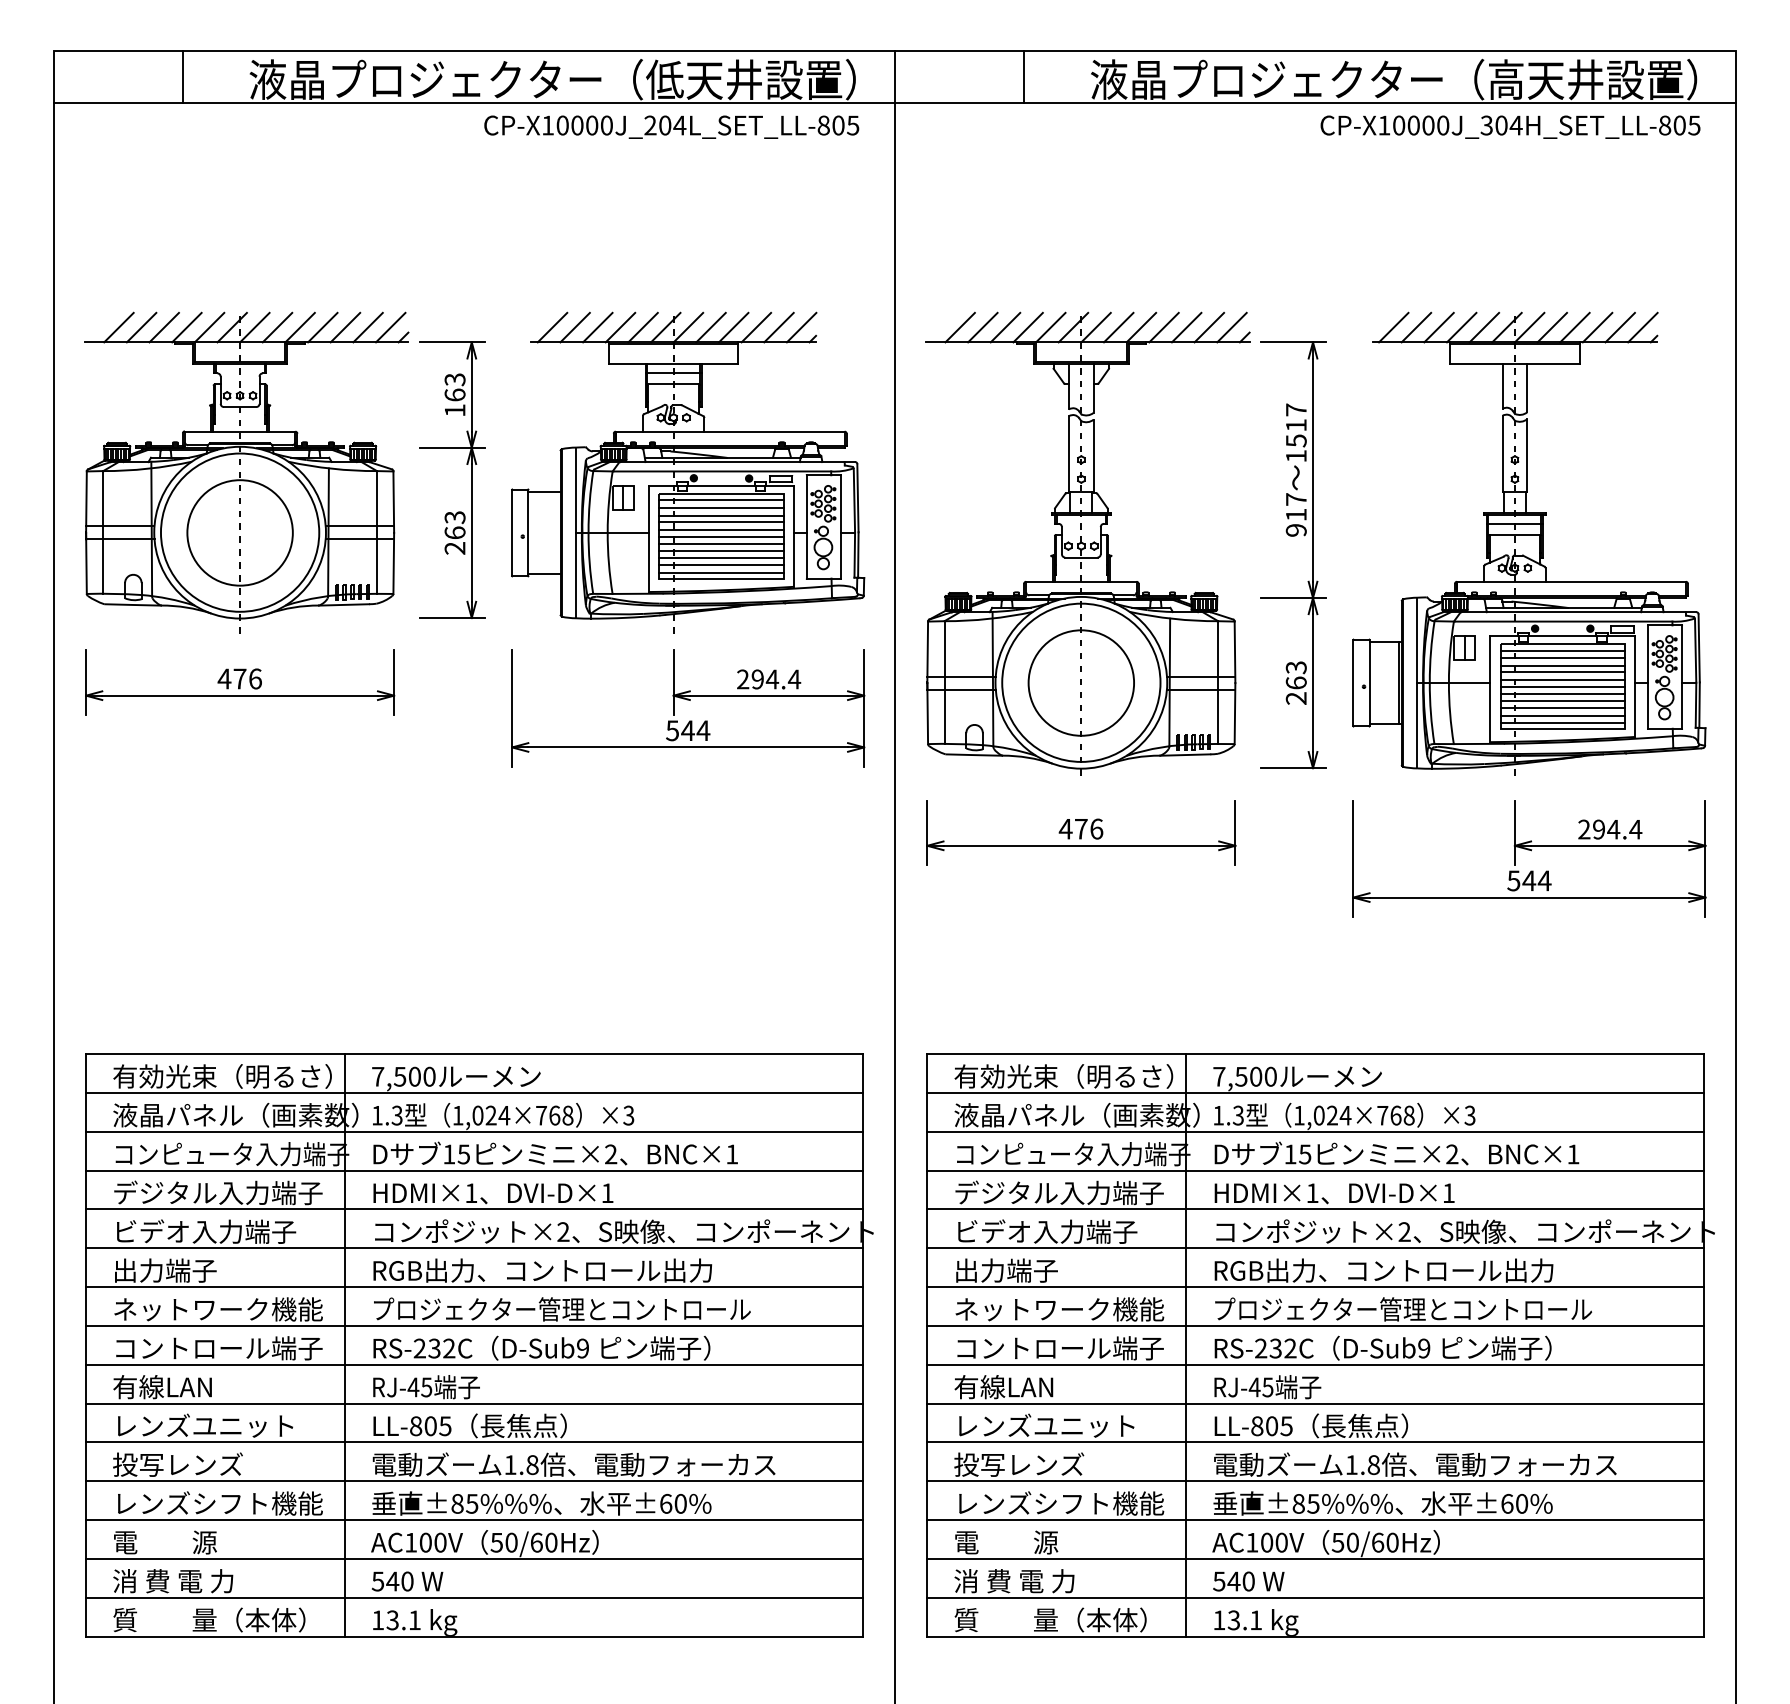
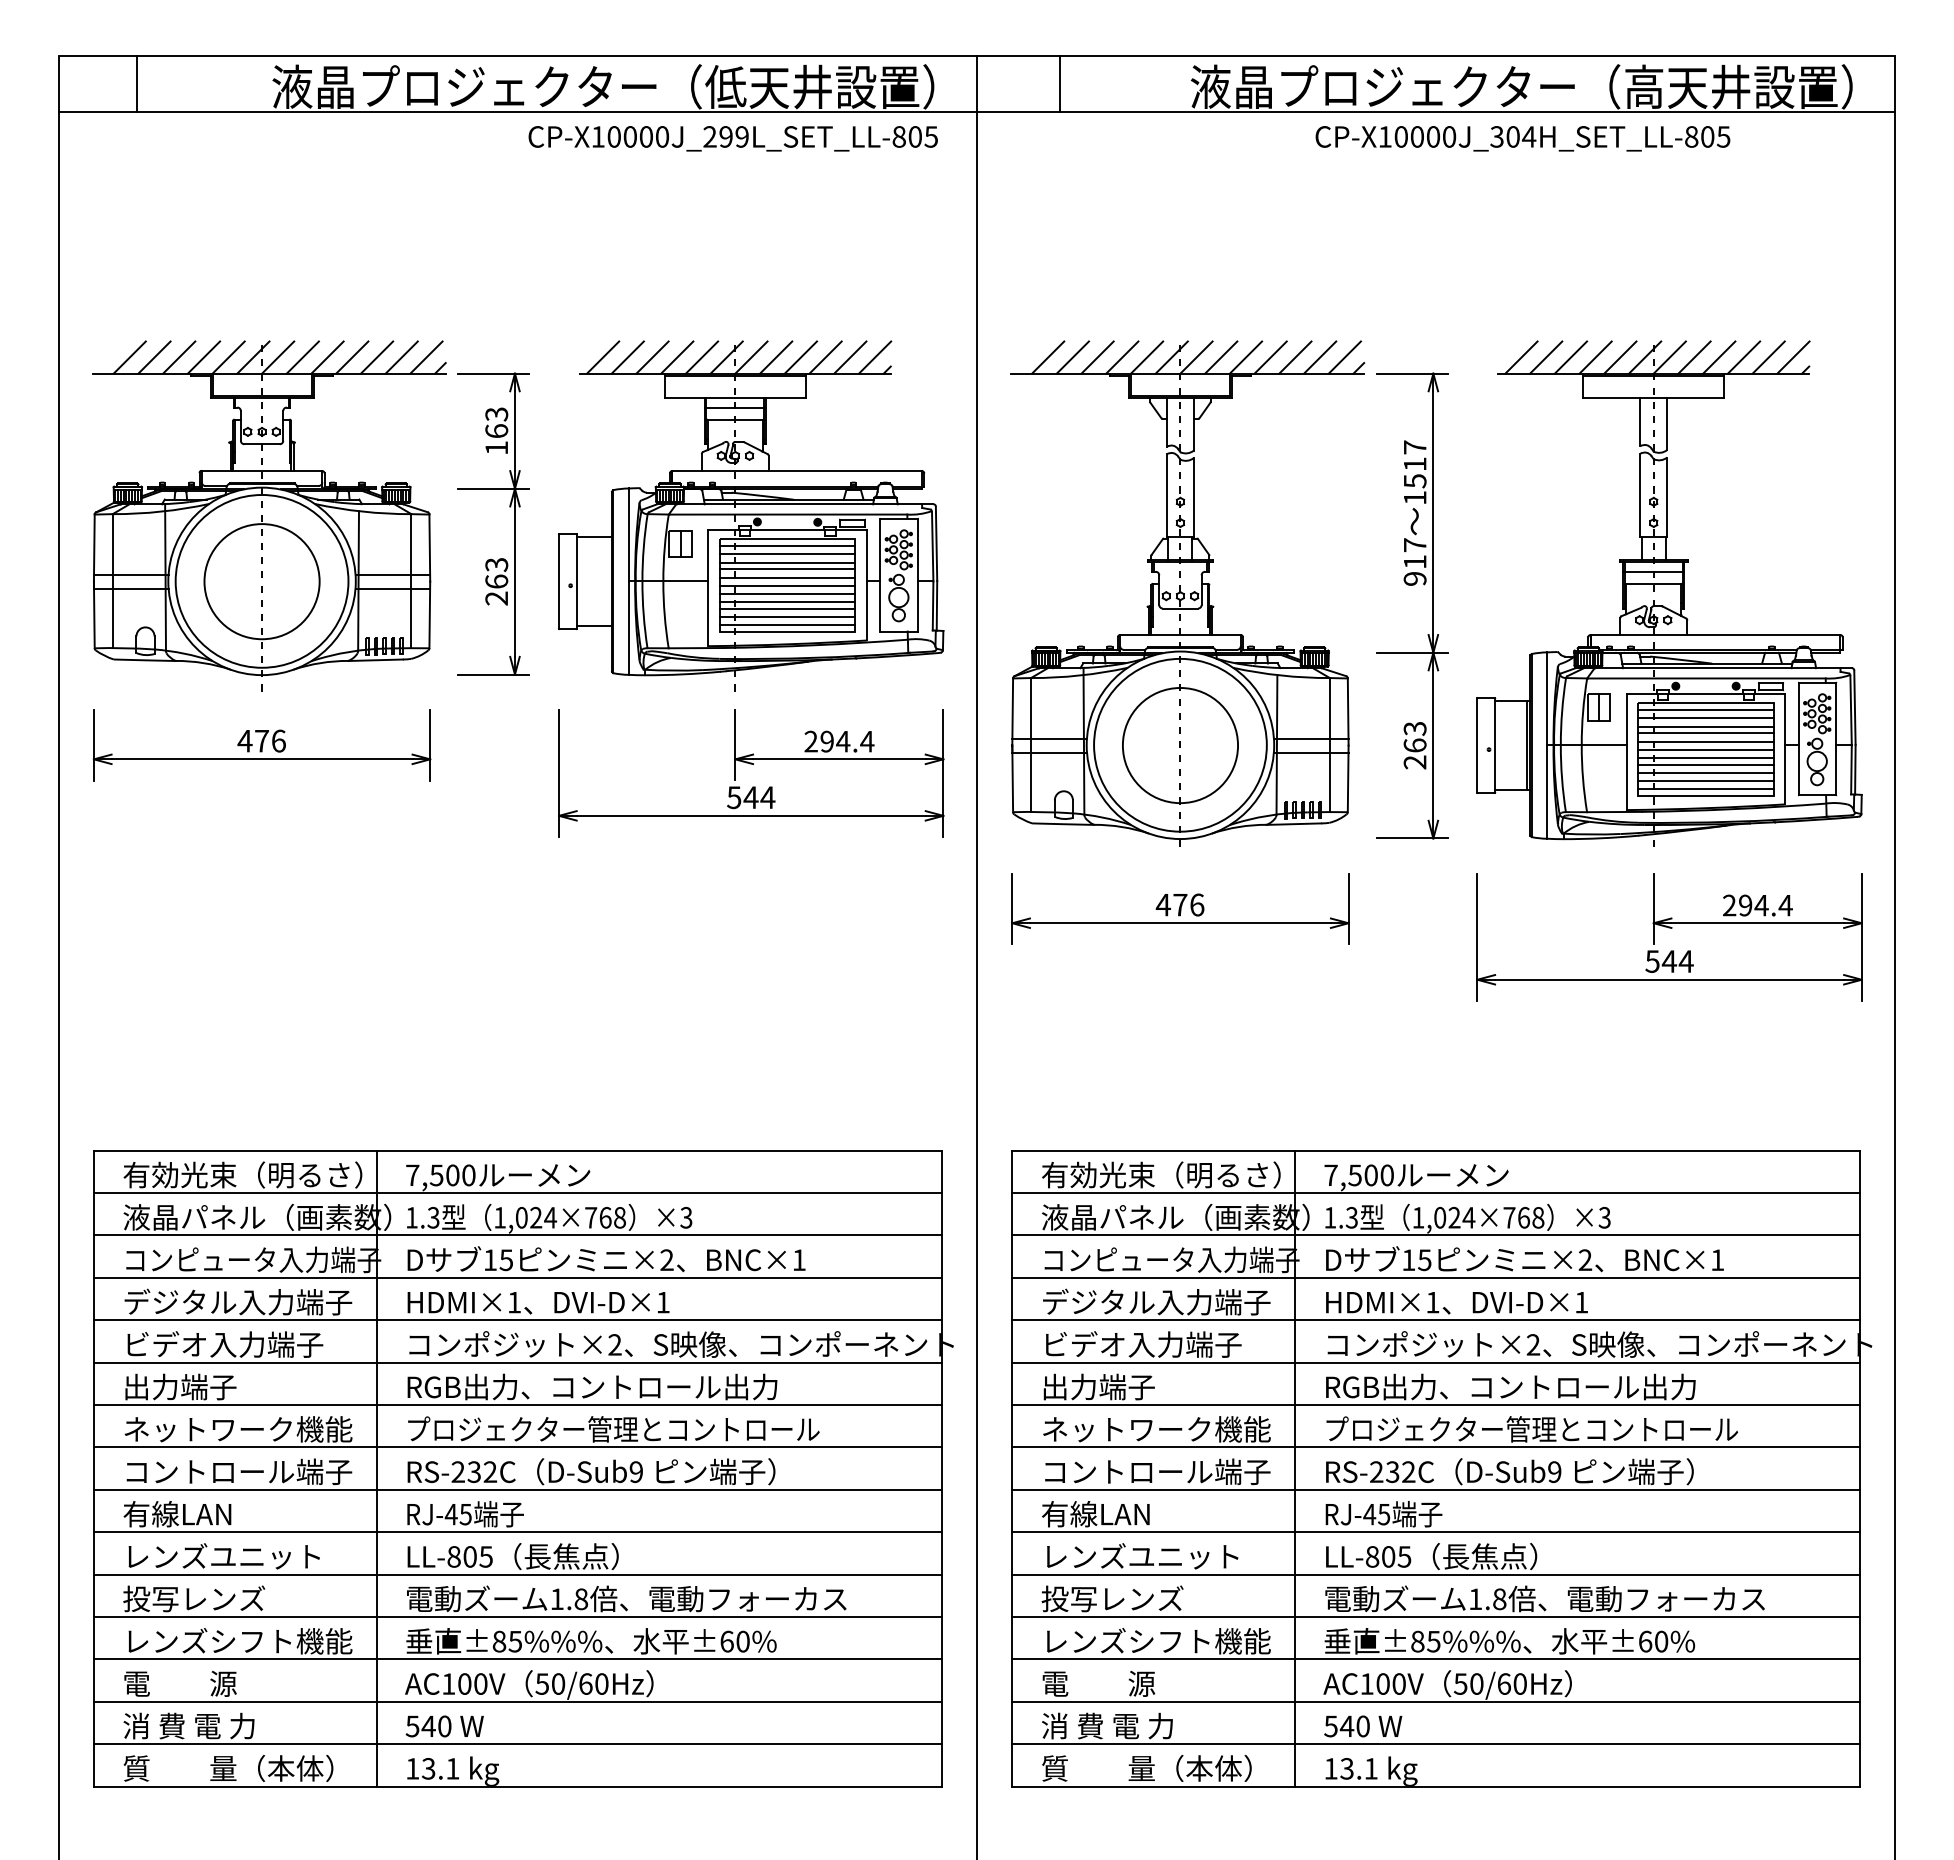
line: (182, 76) -> (136, 83), moved
line: (1024, 76) -> (1060, 83), moved
text: (672, 125) -> (734, 136), CP-X10000J_204L_SET_LL-805 -> CP-X10000J_299L_SET_LL-805
text: (1510, 126) -> (1522, 138), moved

